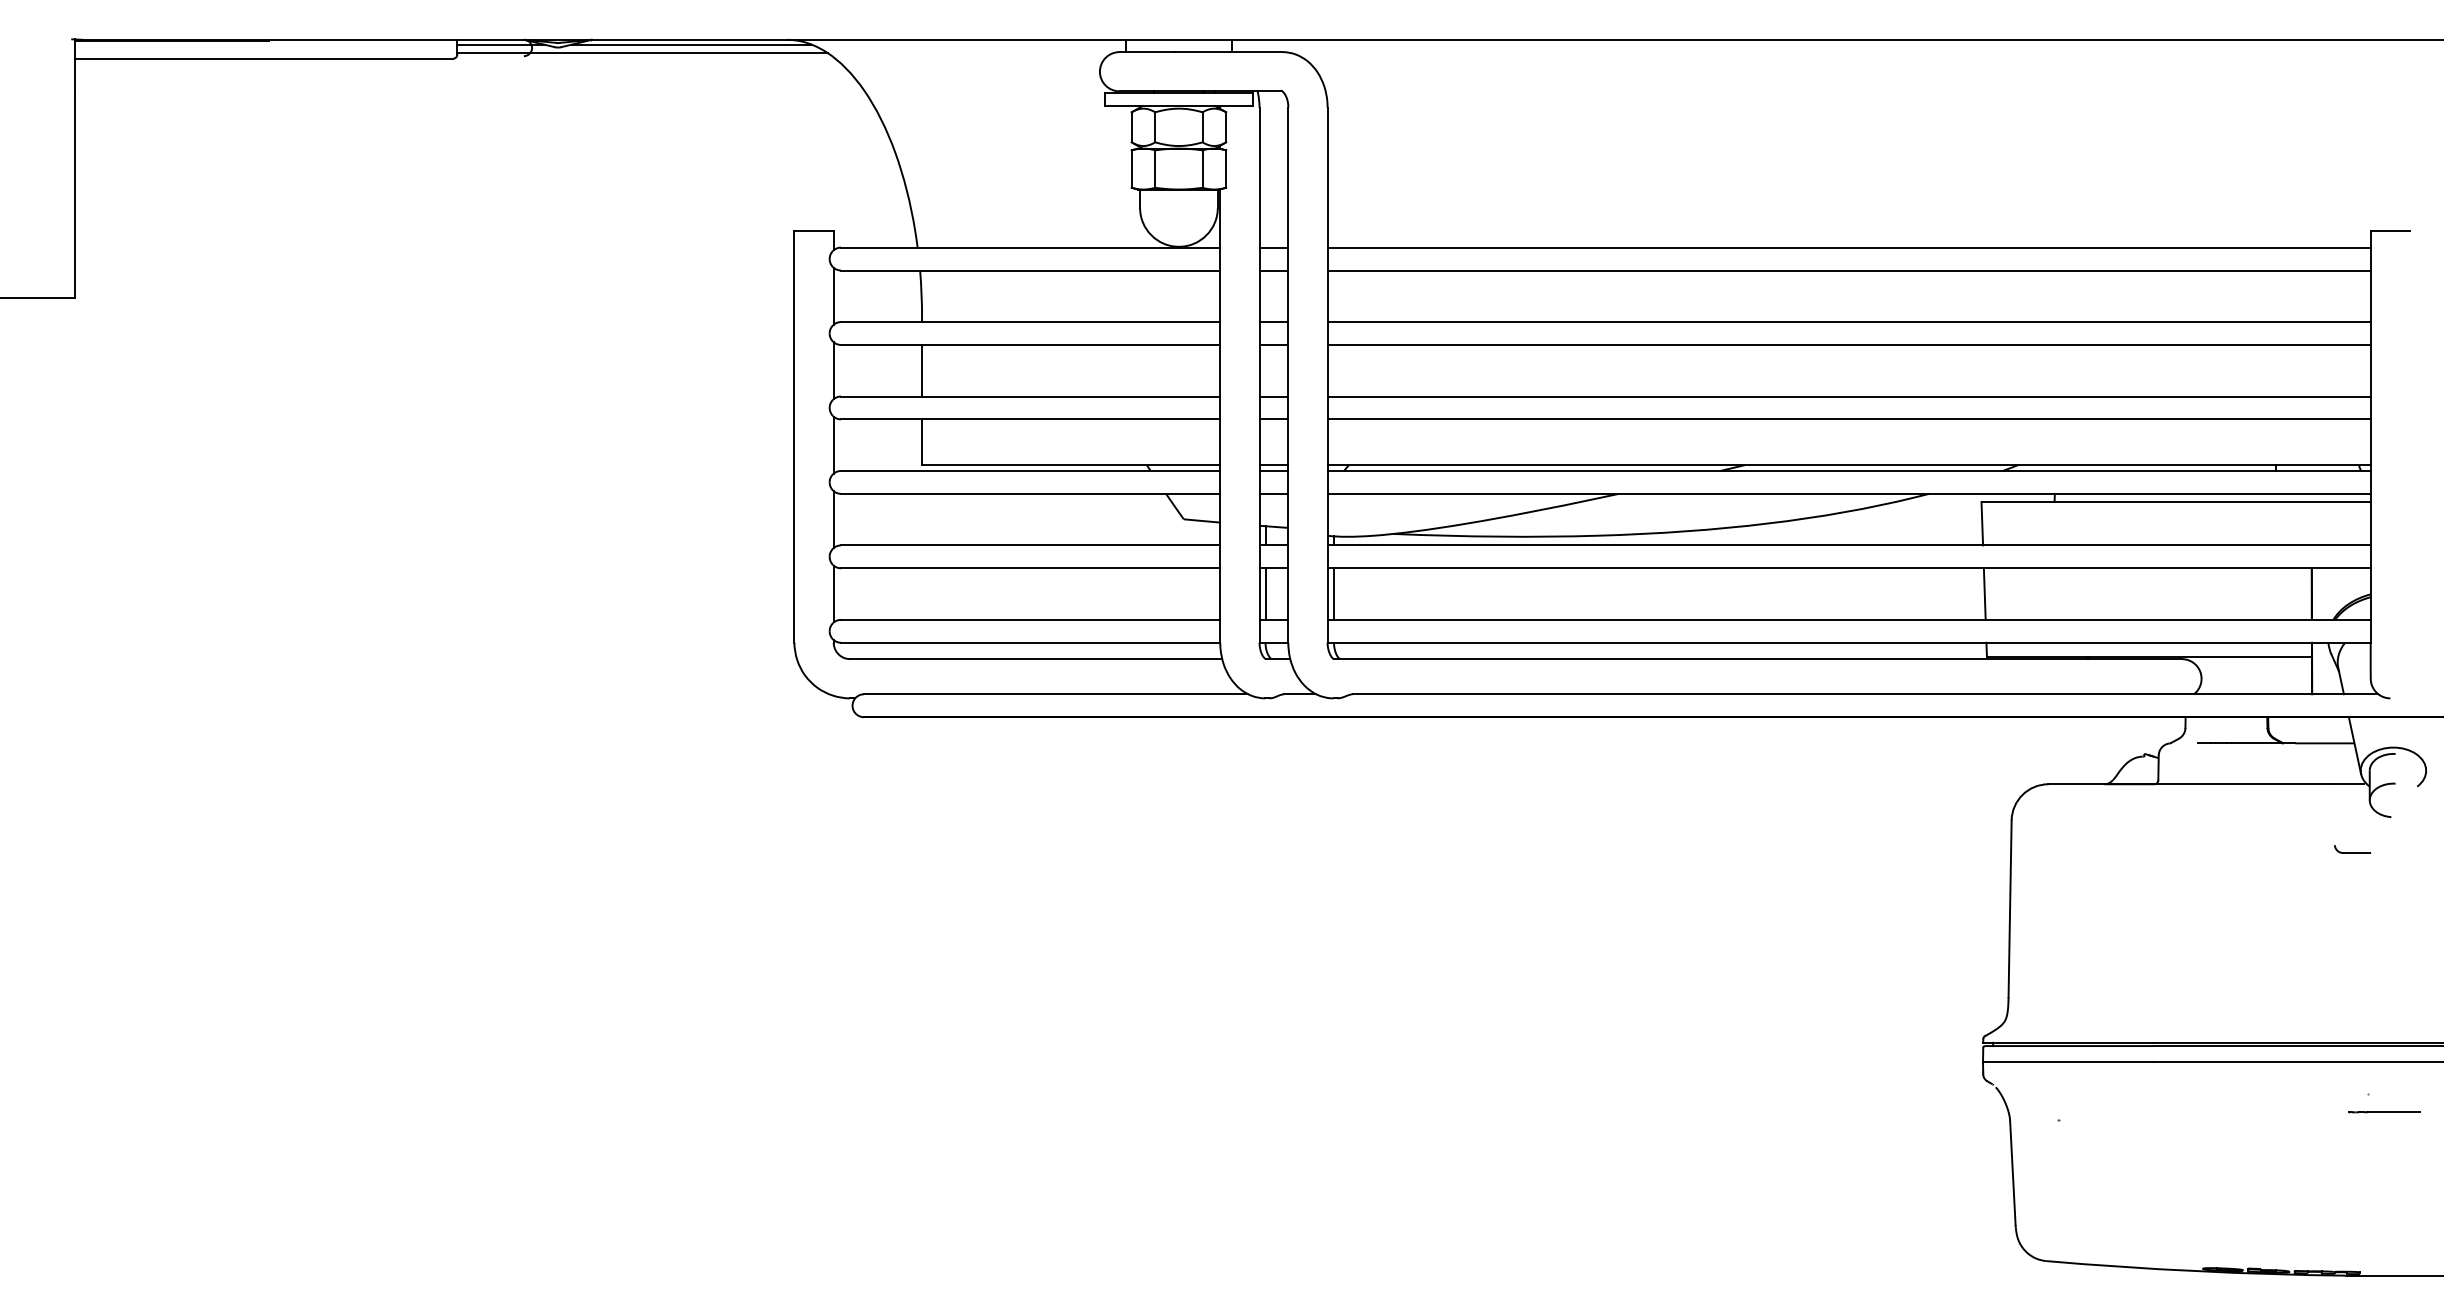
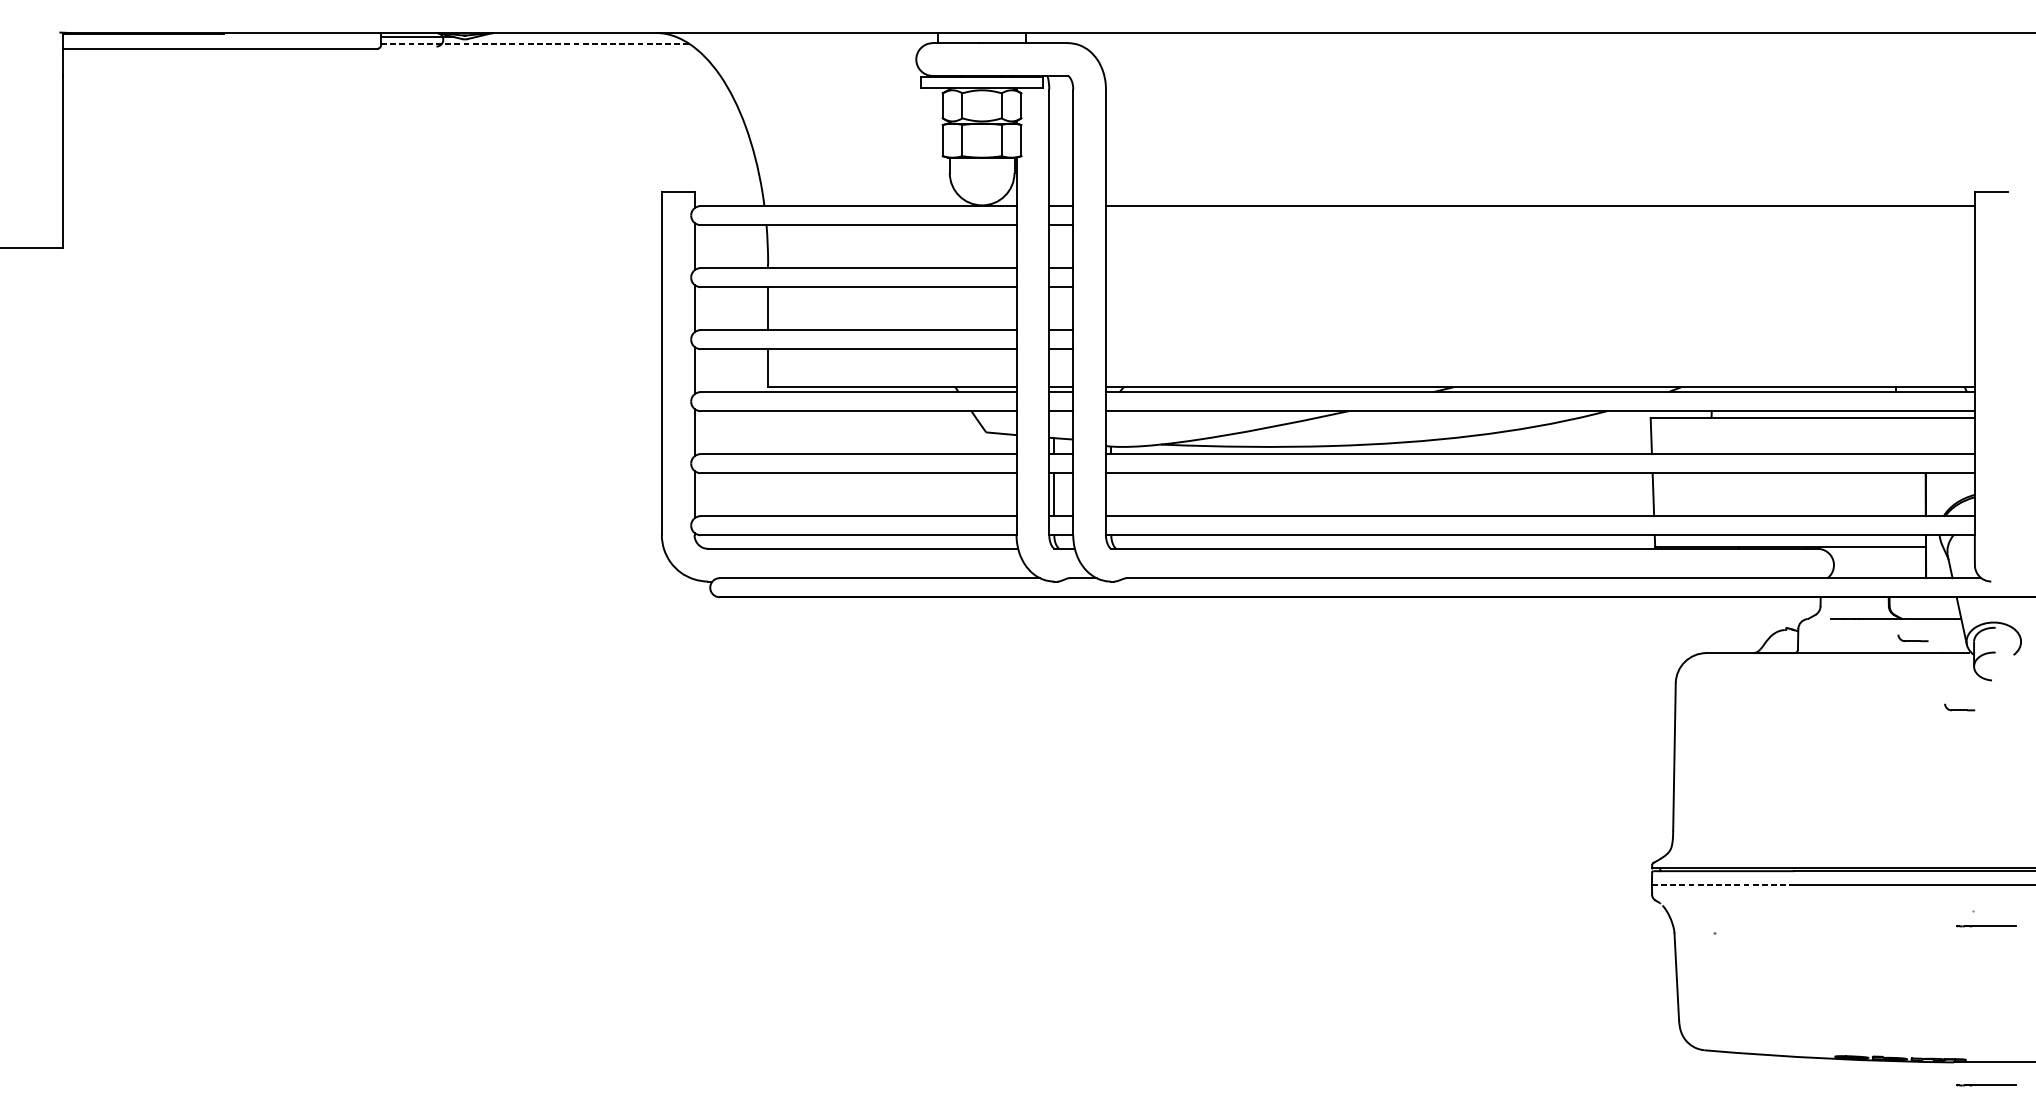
line: (691, 44) -> (576, 36), removed
line: (642, 52) -> (535, 43), solid -> dashed
line: (1848, 270) -> (1539, 225), removed
line: (1848, 322) -> (1539, 268), removed
line: (1848, 344) -> (1539, 286), removed
line: (1848, 396) -> (1539, 330), removed
line: (1848, 419) -> (1539, 349), removed
line: (1333, 593) -> (1110, 494), removed
part: (2296, 766) -> (1913, 638), added
line: (2068, 1062) -> (1723, 884), solid -> dashed
line: (2384, 1303) -> (1986, 1085), added

